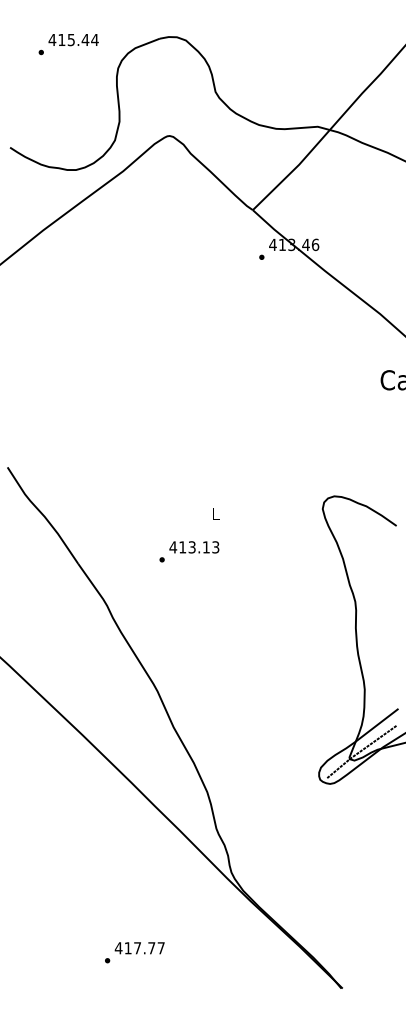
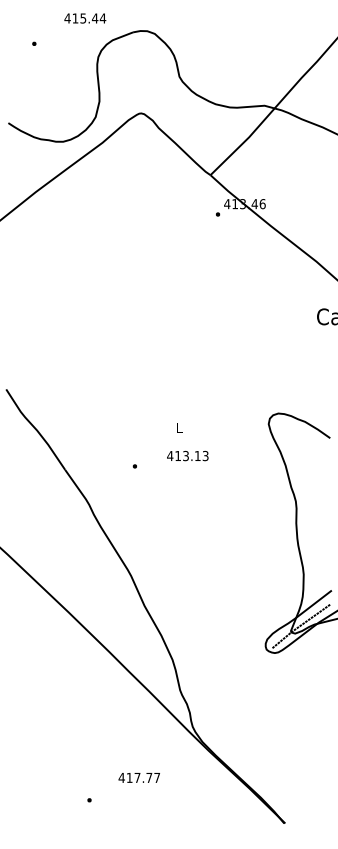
text: (73, 40) -> (85, 18), moved
text: (193, 546) -> (187, 455), moved
text: (138, 947) -> (138, 777), moved

